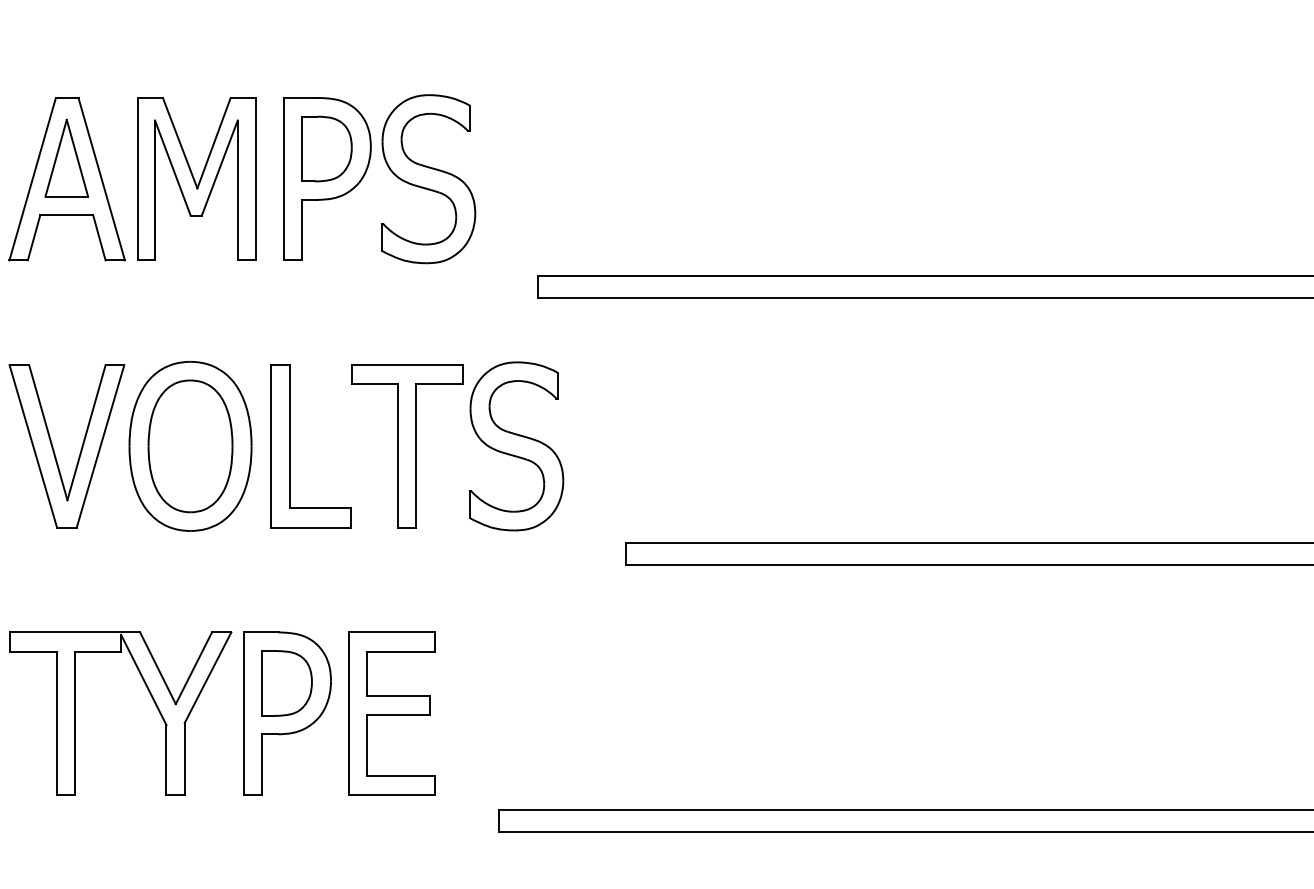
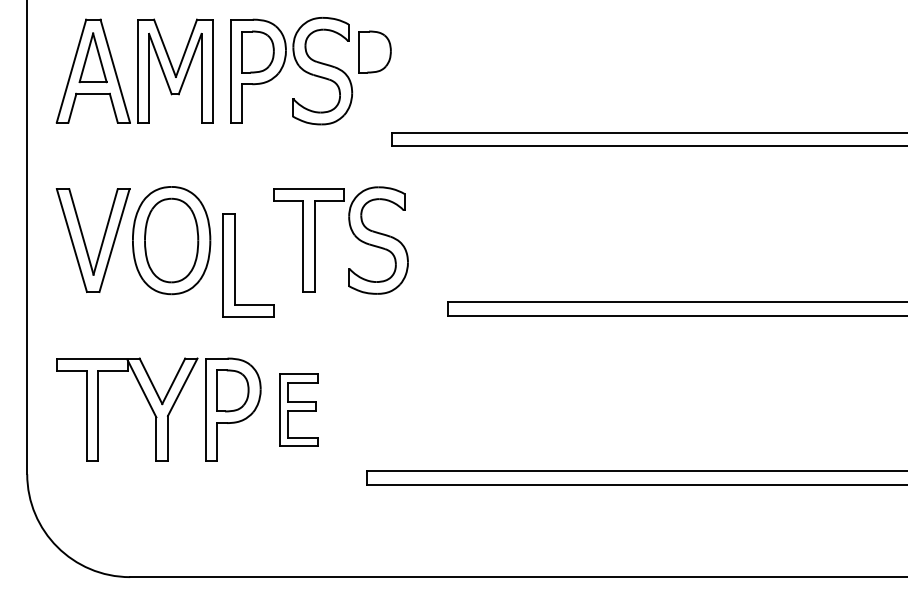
part: (510, 148) -> (374, 51), added
part: (291, 446) -> (235, 265), moved
part: (392, 712) -> (299, 409), size x0.7

